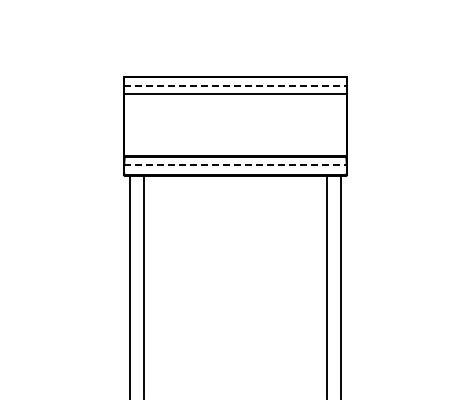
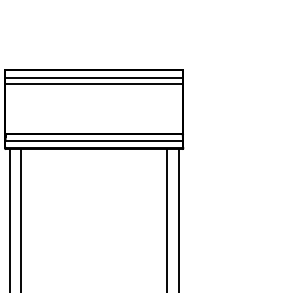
line: (235, 86) -> (94, 77), dashed -> solid
line: (235, 165) -> (94, 141), dashed -> solid

